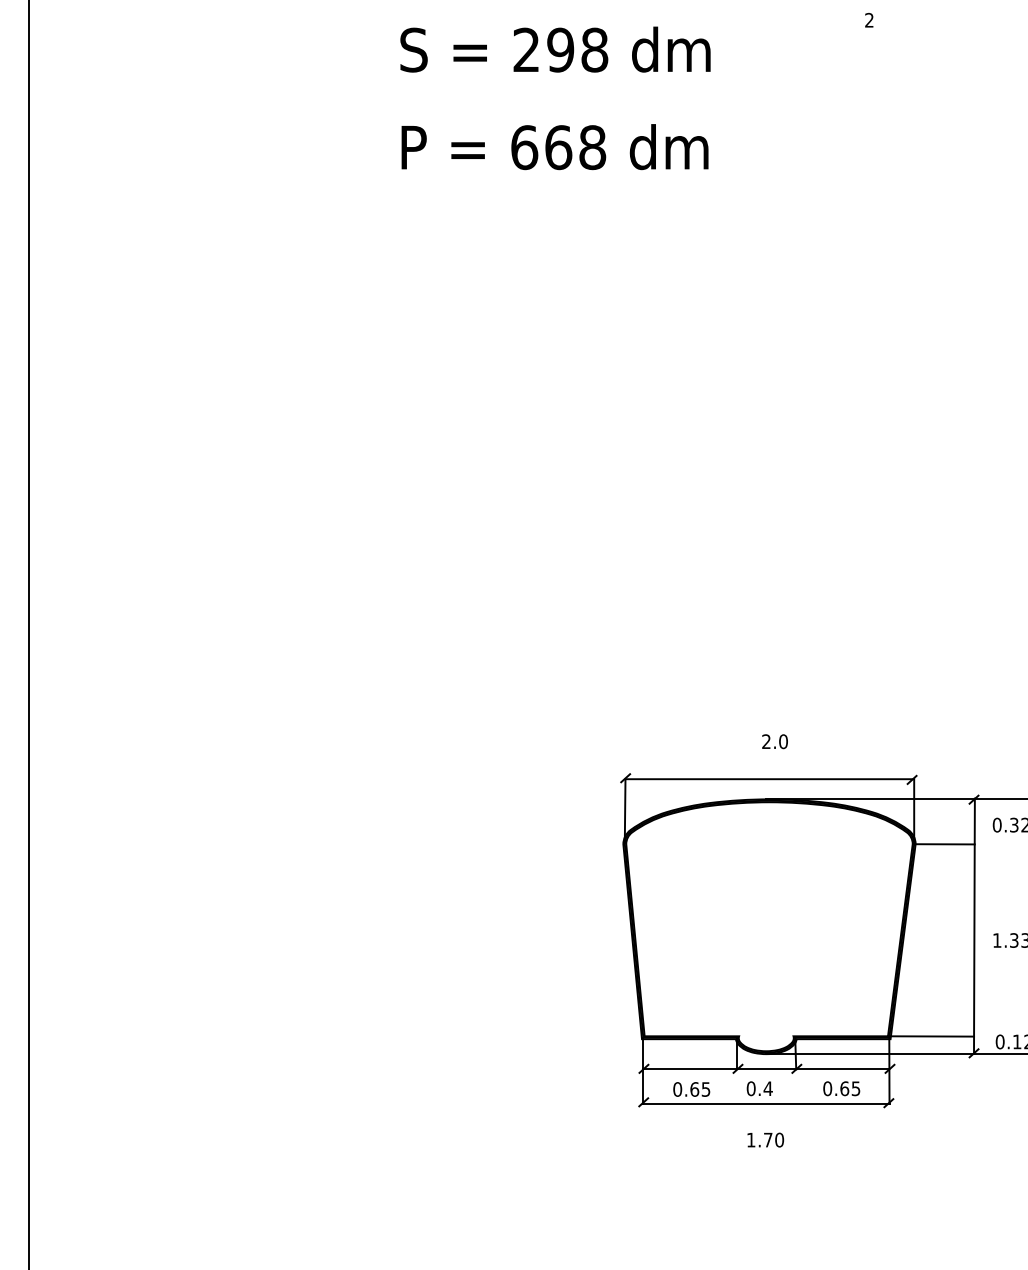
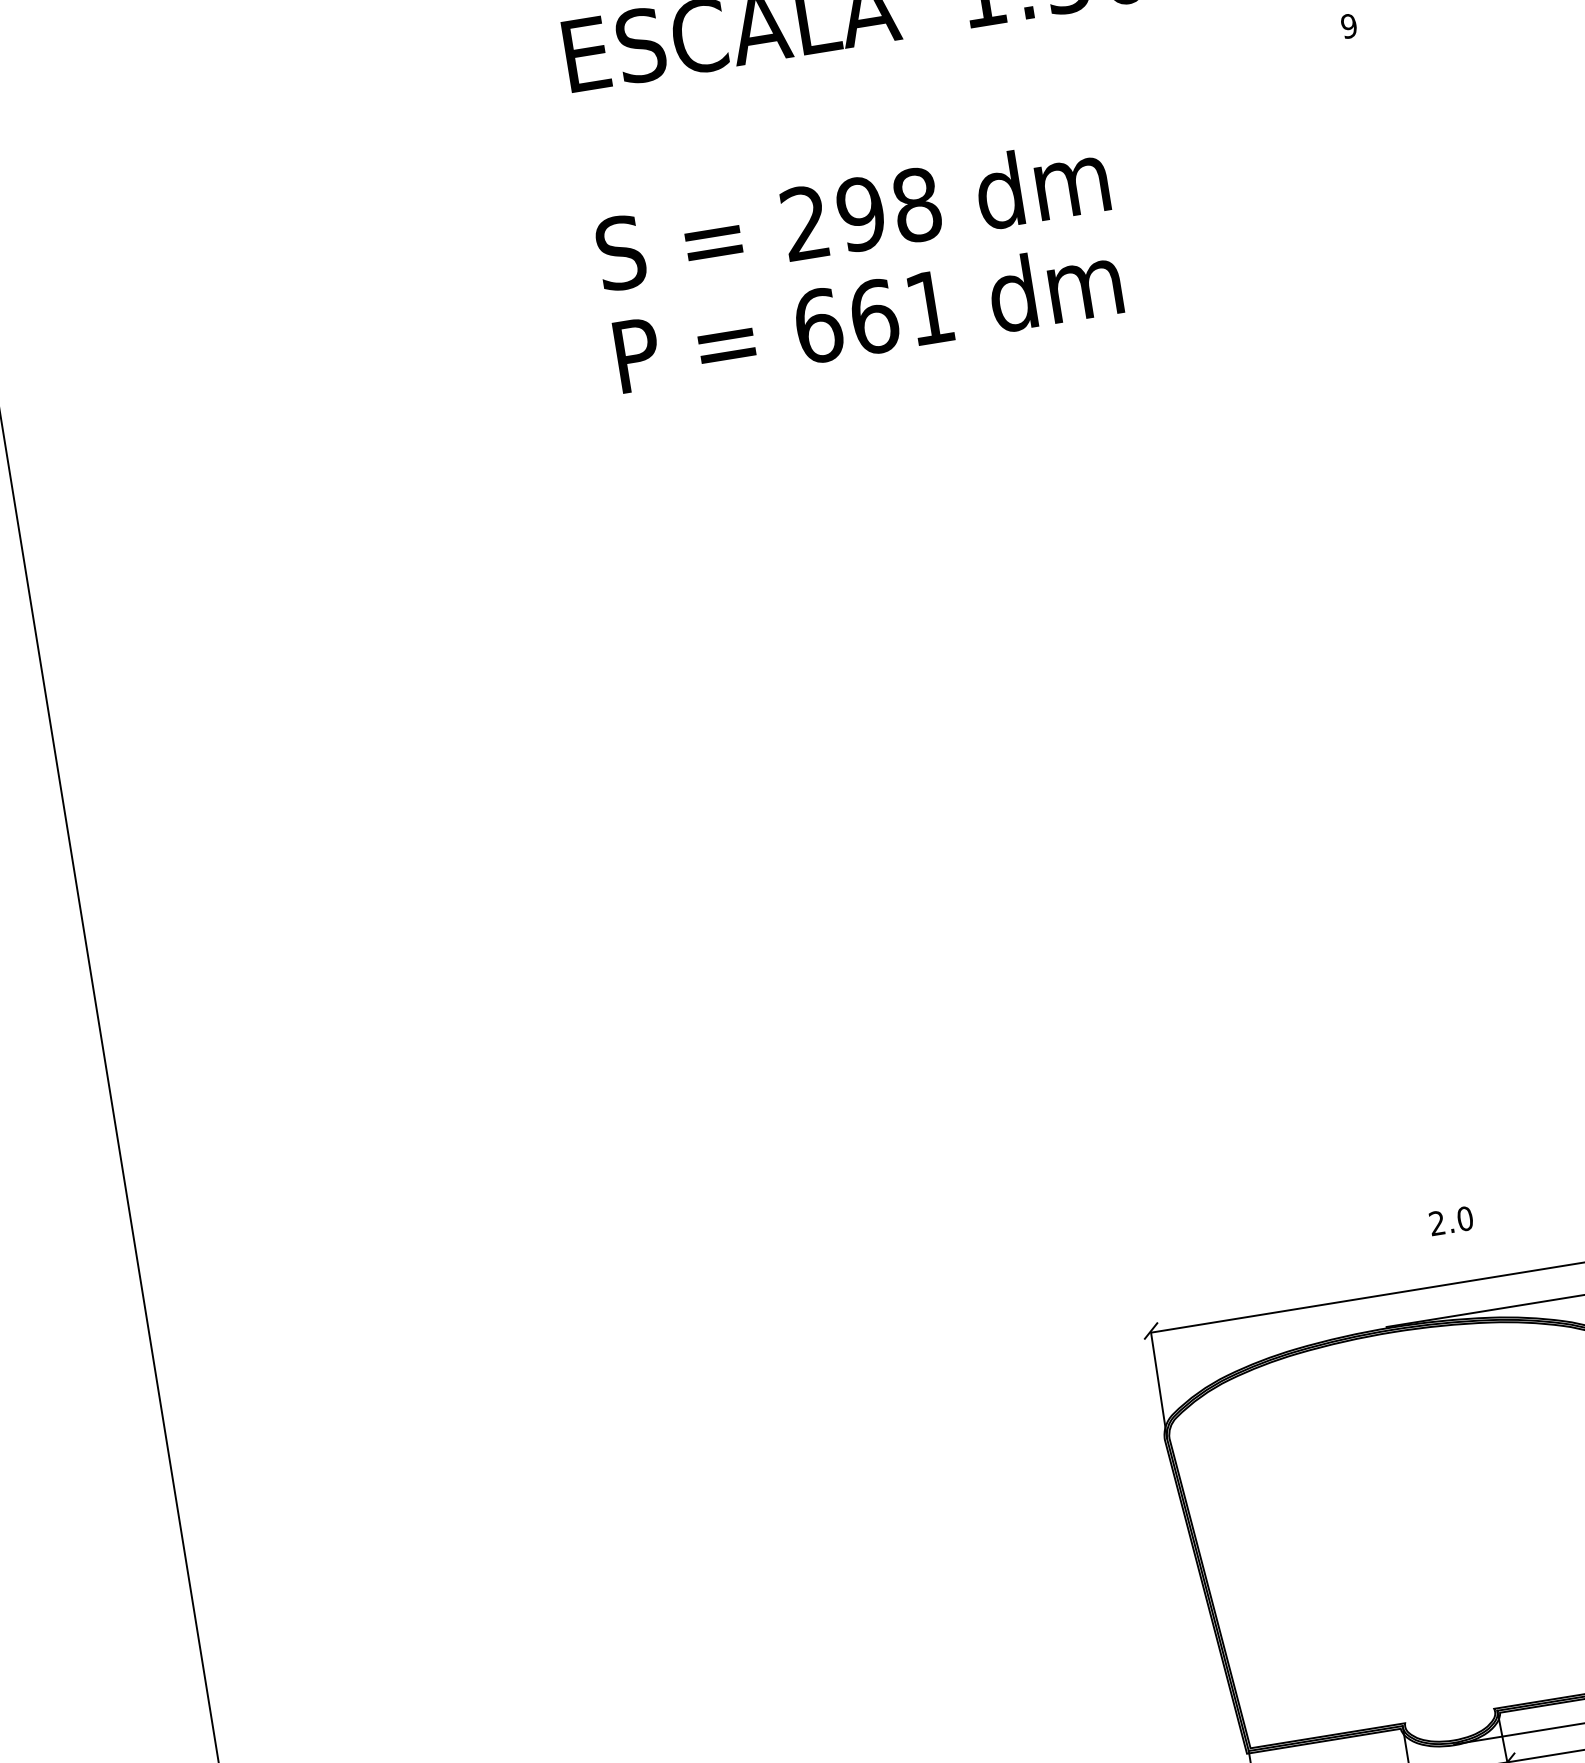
text: (869, 20) -> (1349, 26), 2 -> 9
text: (555, 49) -> (852, 214), moved
text: (592, 147) -> (929, 307), 668 -> 661
text: (774, 741) -> (1450, 1220), moved

